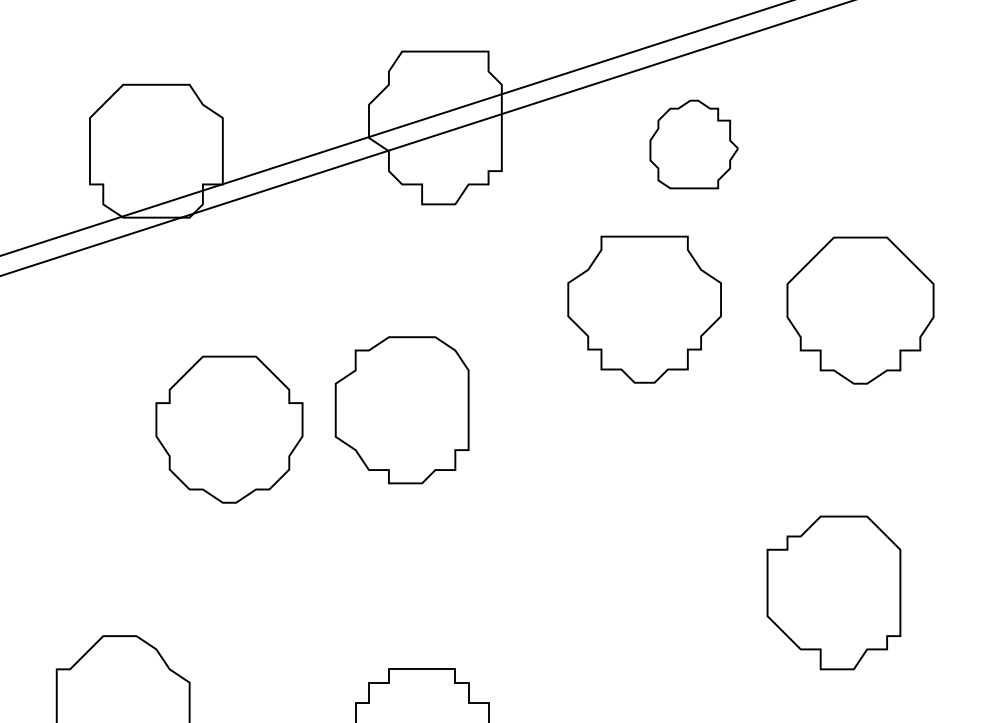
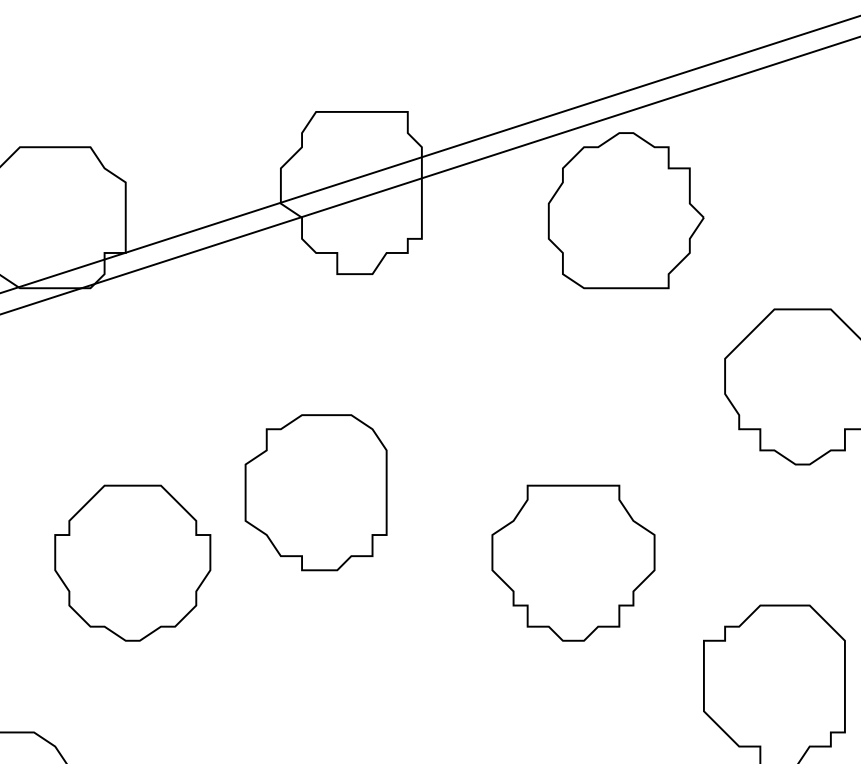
part: (693, 144) -> (625, 210), size x1.67
part: (644, 309) -> (573, 563), moved
part: (229, 429) -> (132, 563), moved

